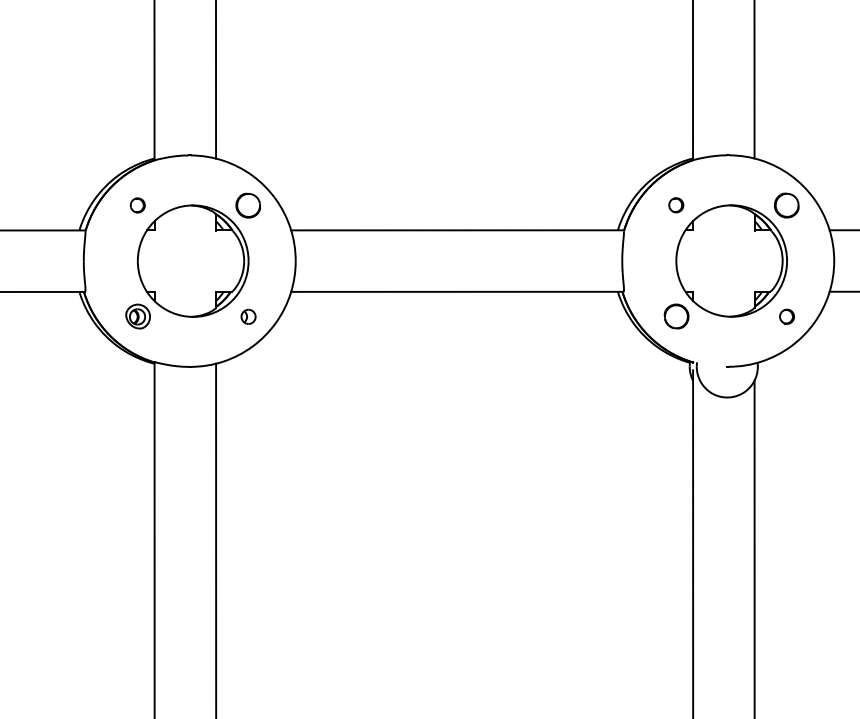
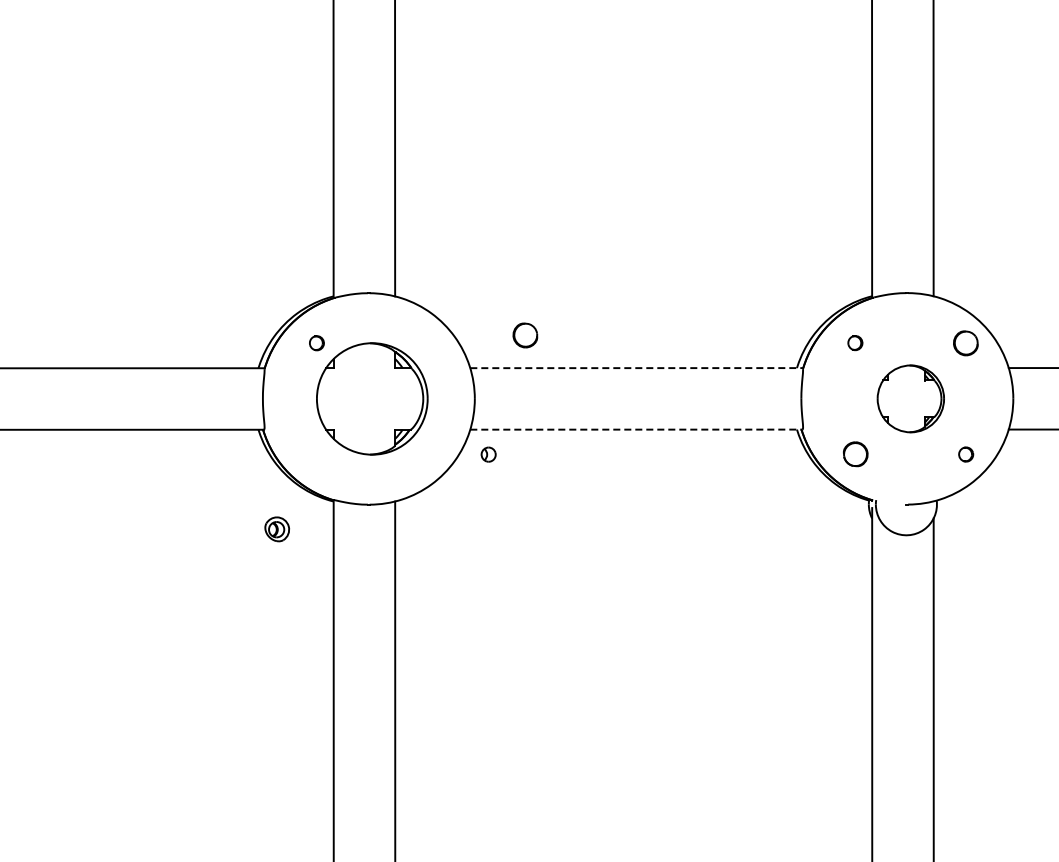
part: (248, 205) -> (525, 335), moved
line: (458, 230) -> (637, 368), solid -> dashed
part: (731, 260) -> (910, 398), size x0.6
line: (457, 291) -> (636, 429), solid -> dashed
part: (137, 316) -> (276, 529), moved
part: (248, 316) -> (488, 454), moved

